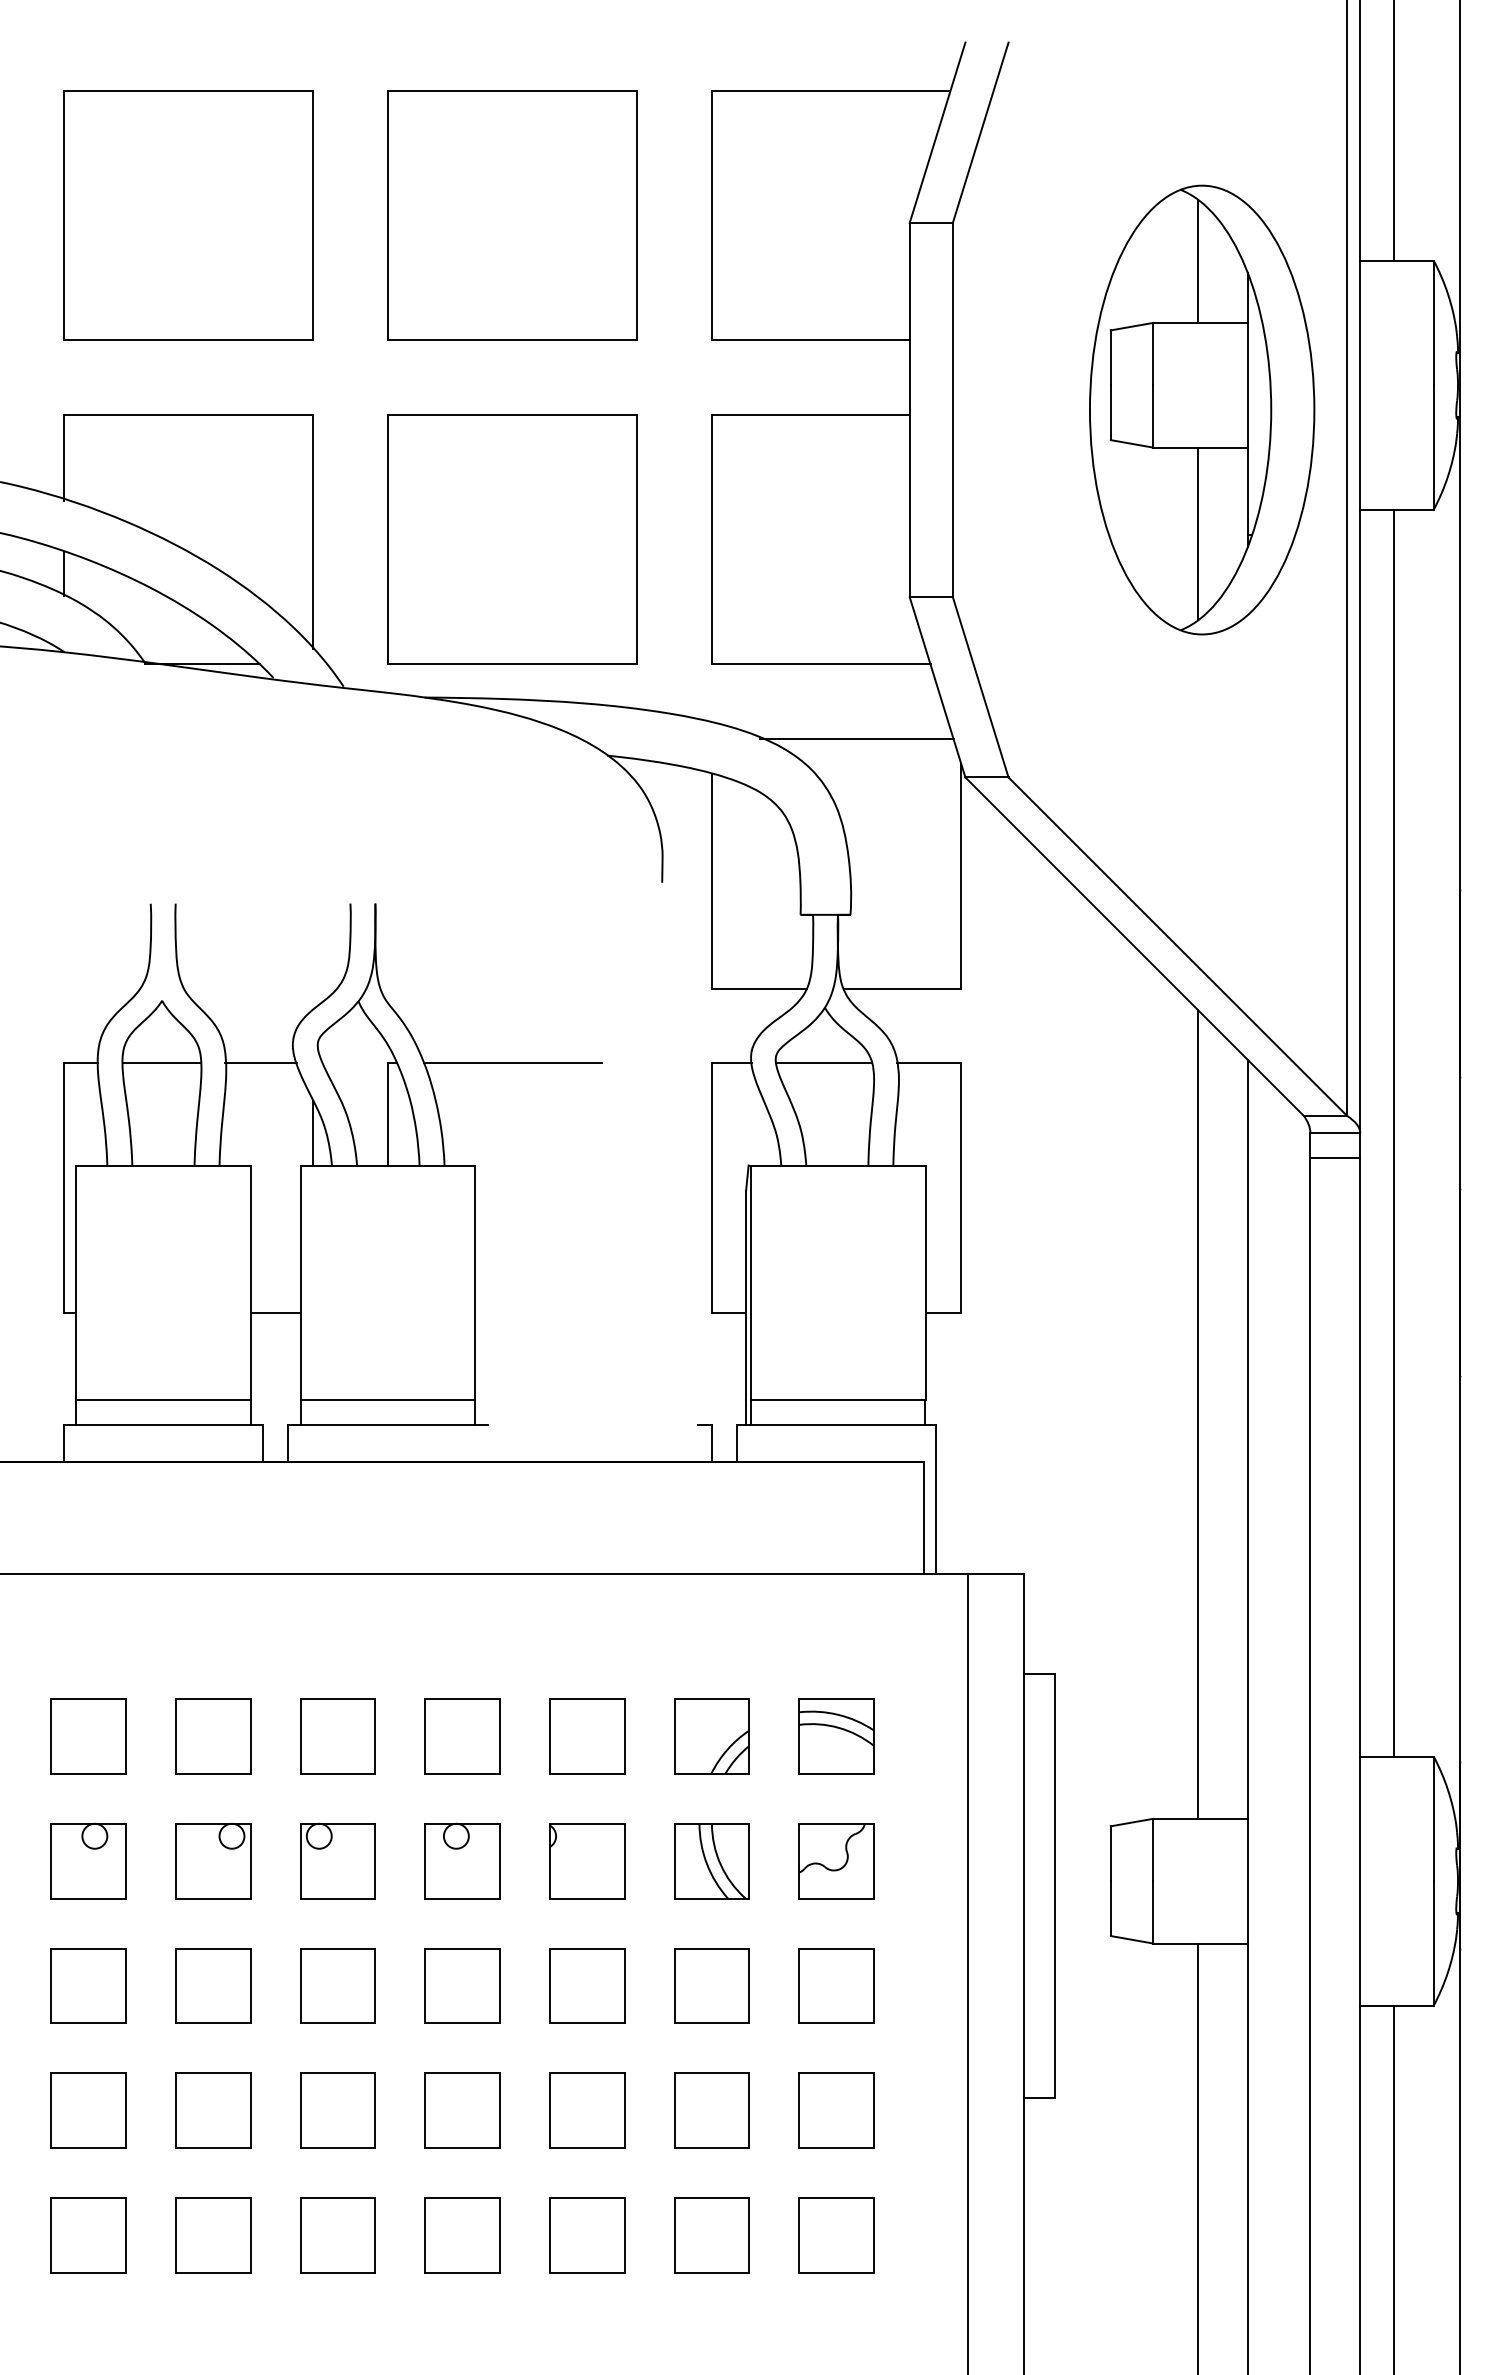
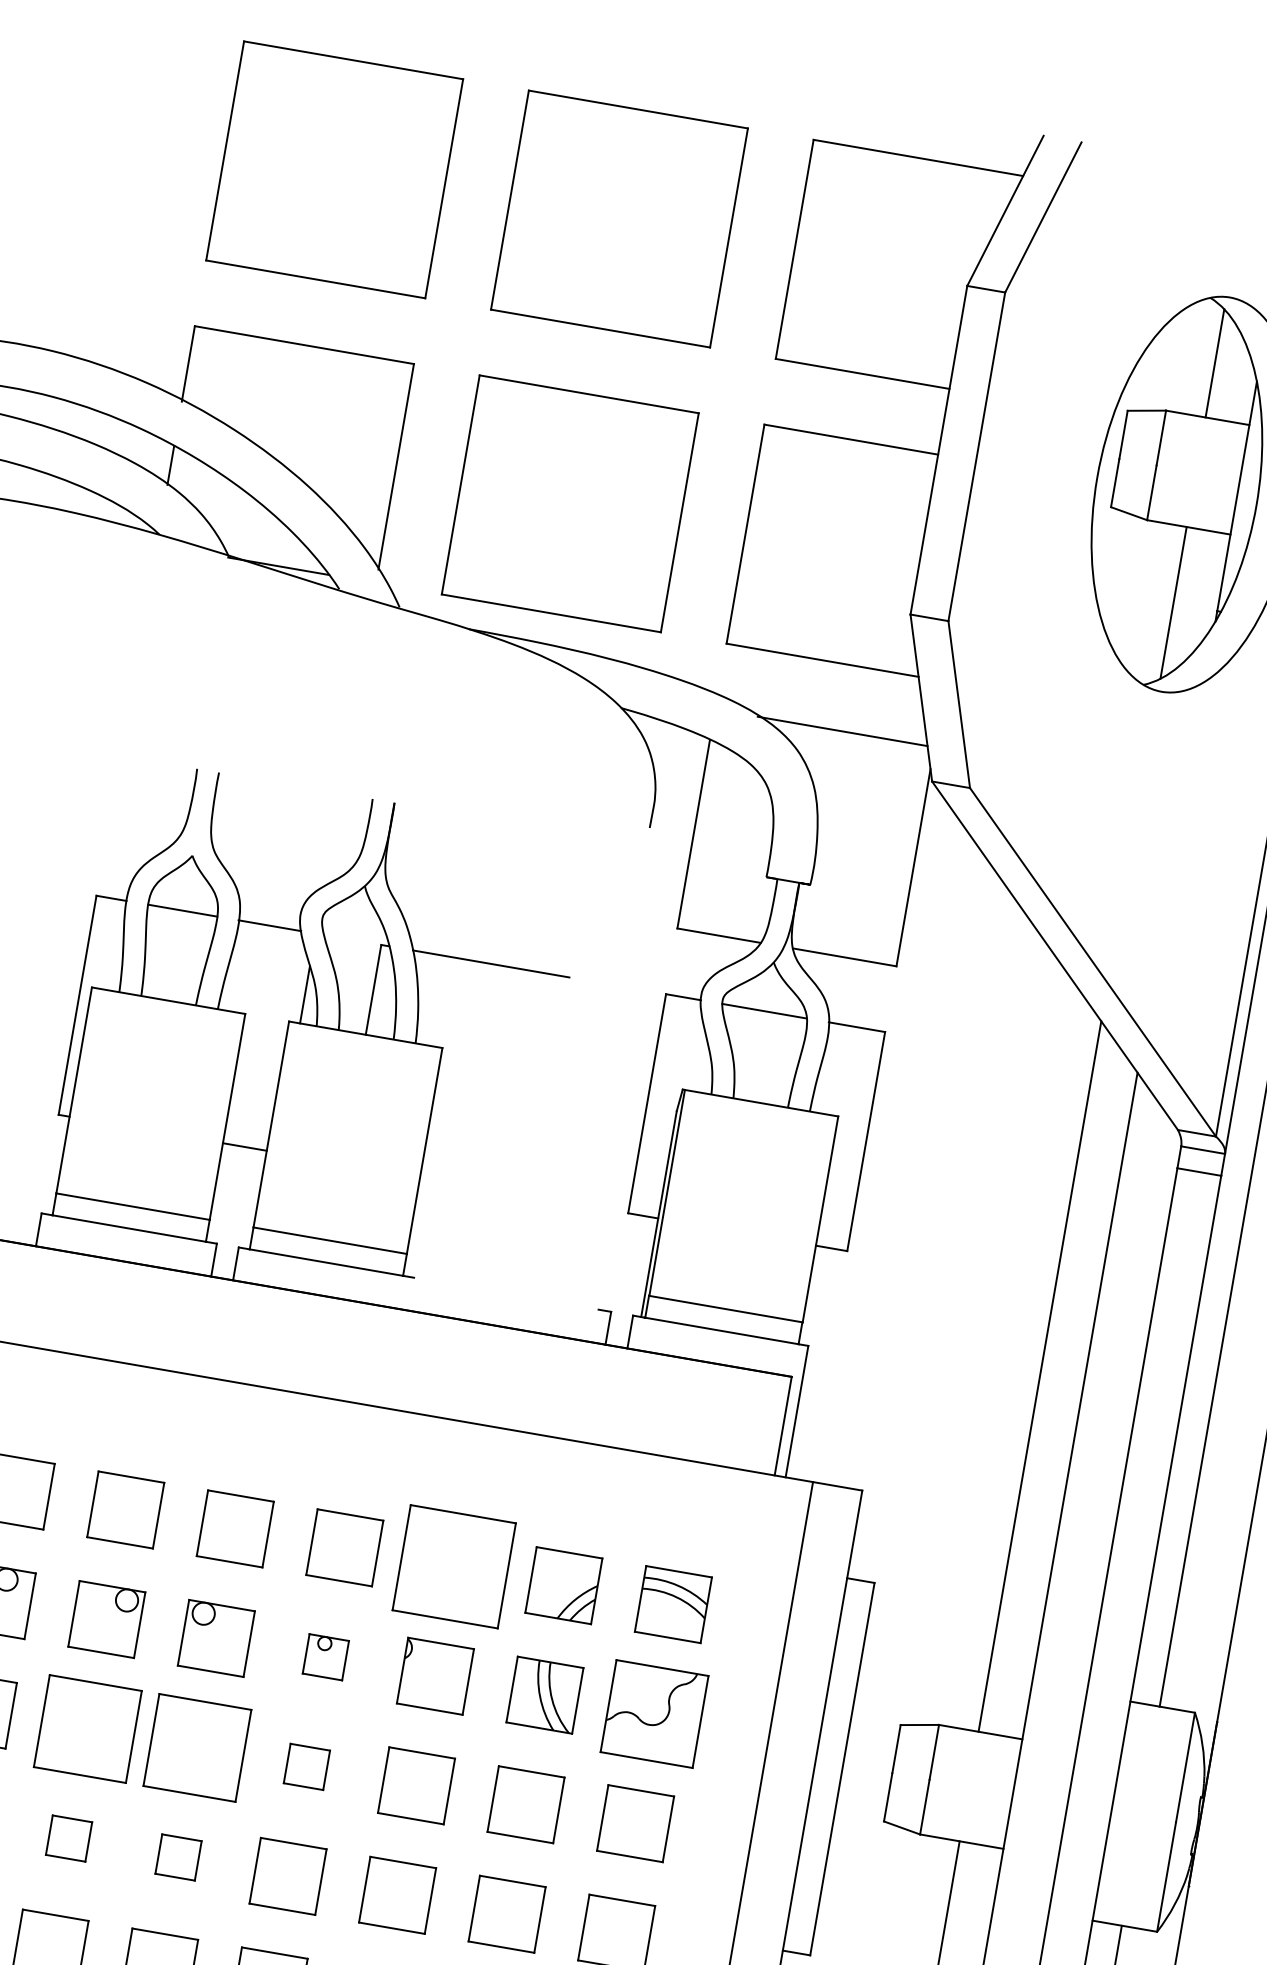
part: (587, 1736) -> (454, 1566), size x1.6
part: (462, 1860) -> (325, 1656), size x0.6
part: (836, 1861) -> (654, 1714), size x1.4
part: (213, 1985) -> (88, 1728), size x1.4
part: (337, 1985) -> (197, 1747), size x1.4
part: (462, 1985) -> (306, 1766), size x0.6
part: (213, 2110) -> (69, 1838), size x0.6
part: (337, 2110) -> (178, 1857), size x0.6

